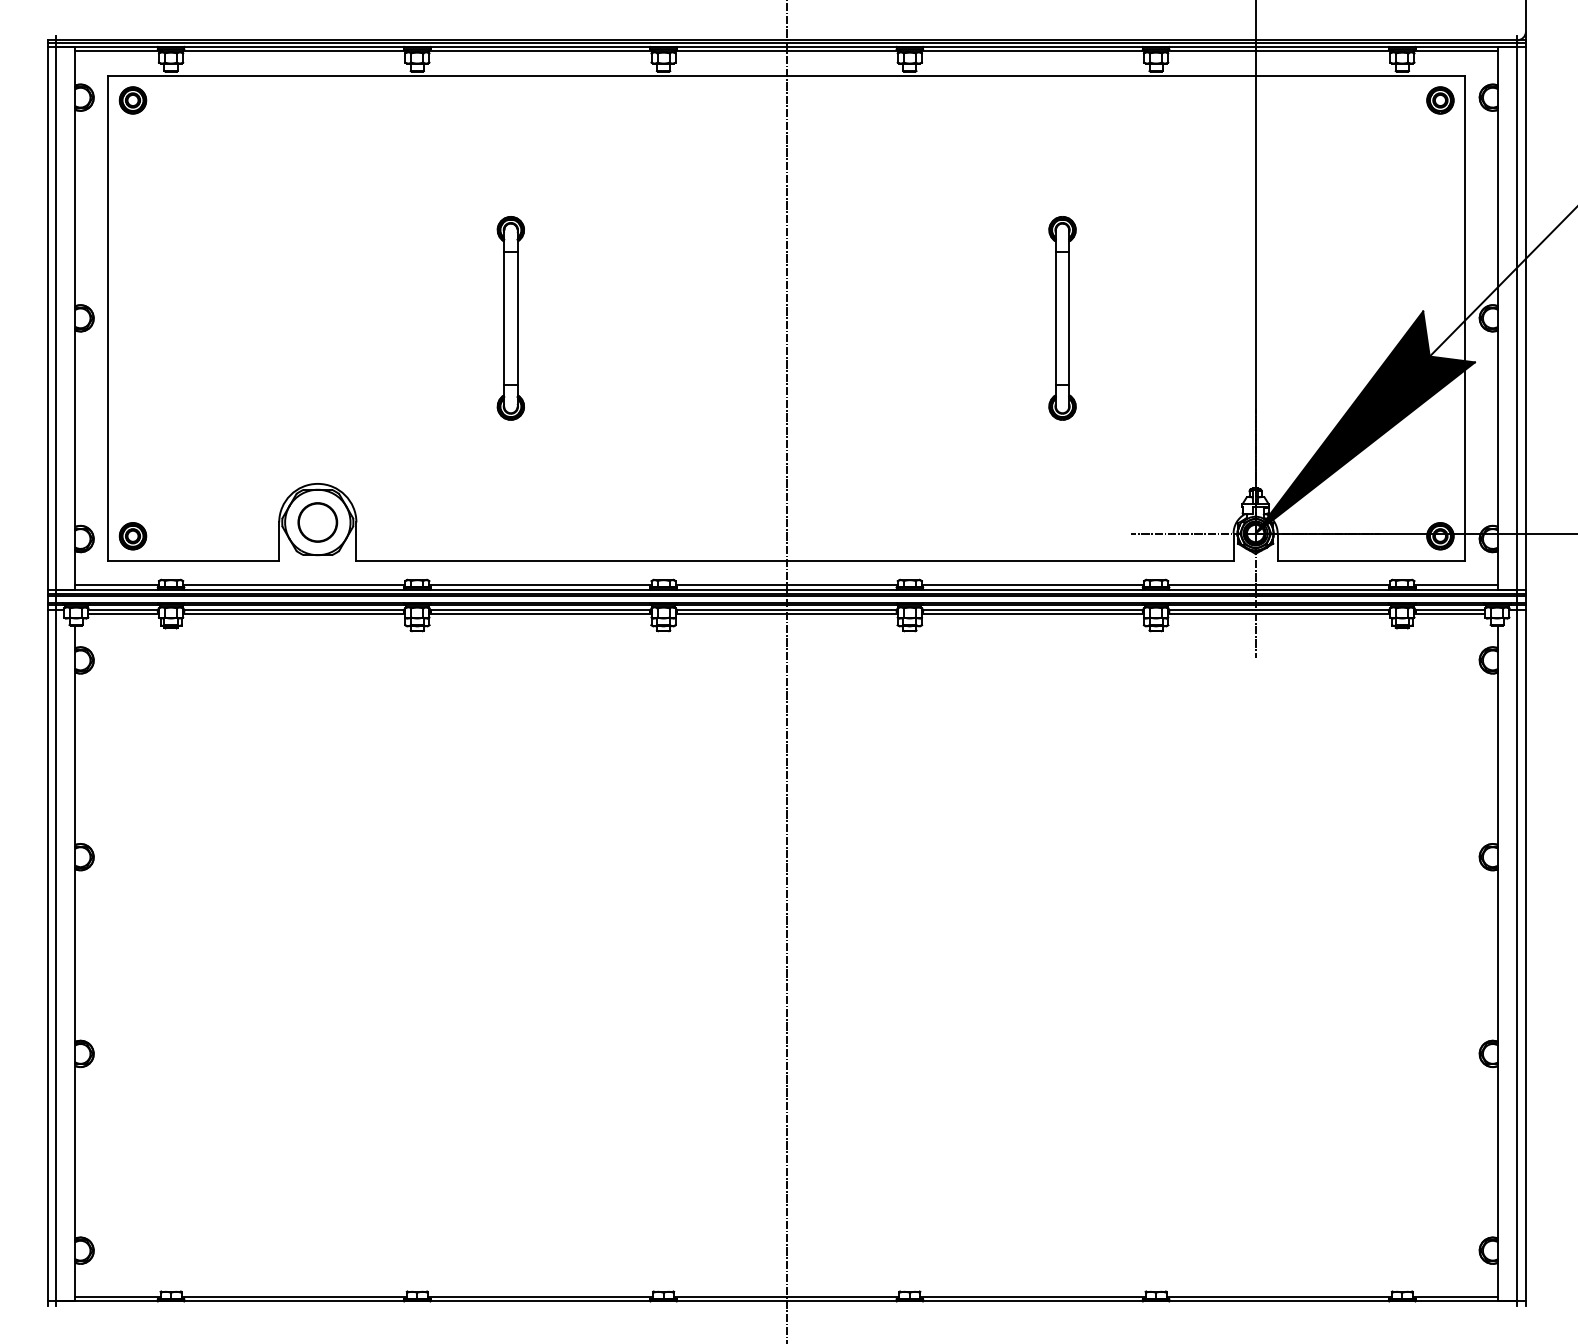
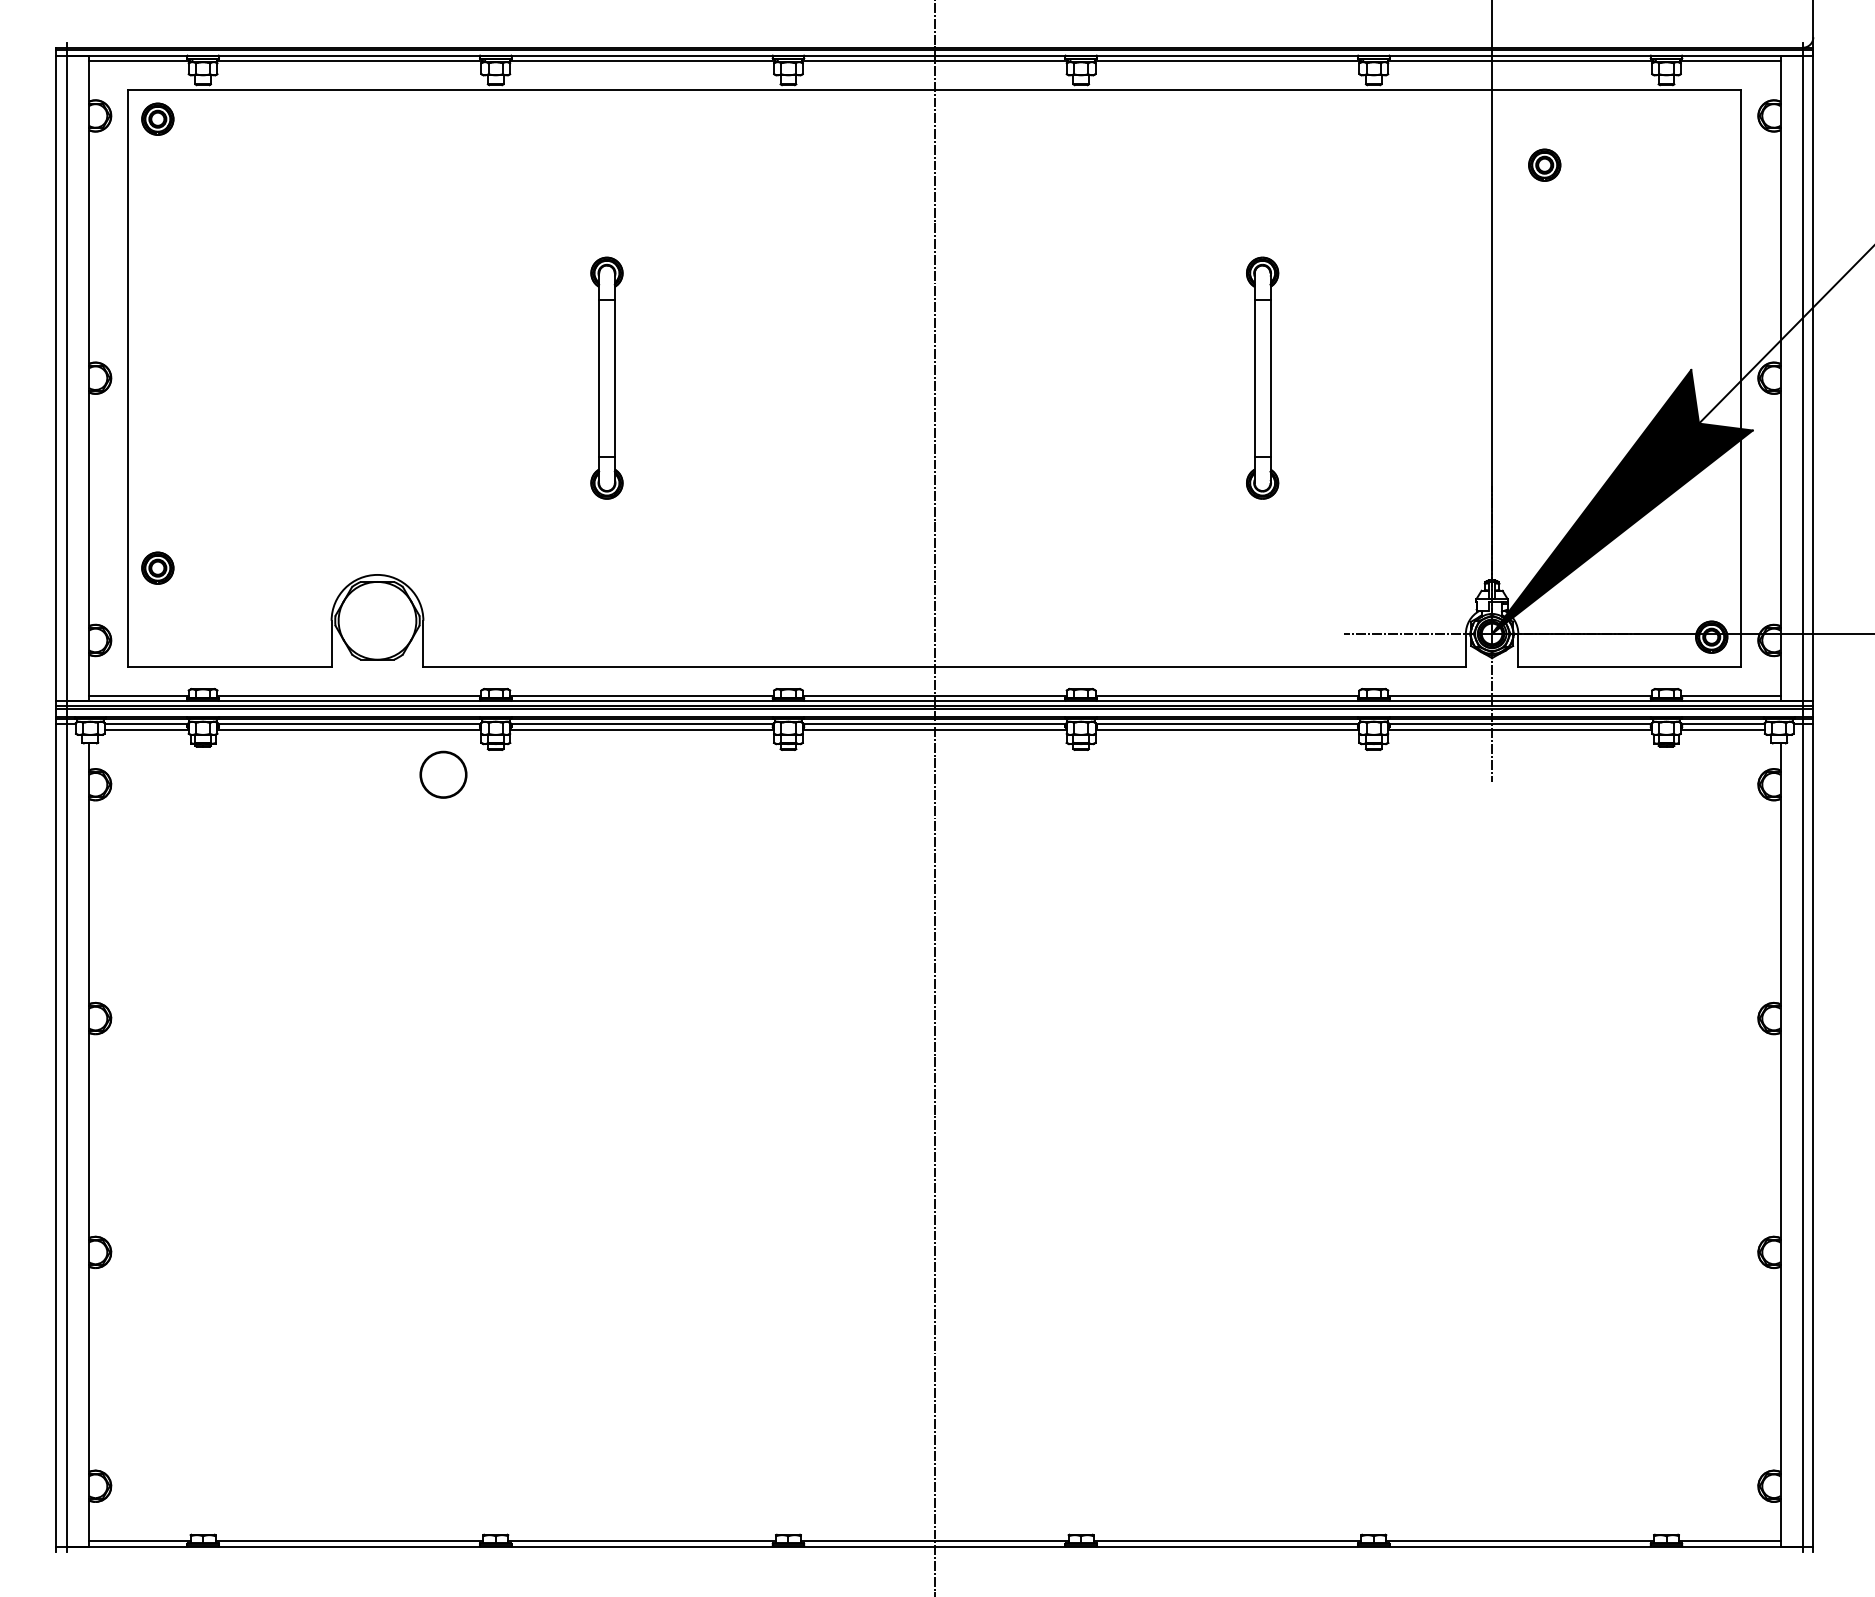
part: (1440, 99) -> (1544, 164), moved
circle: (317, 522) -> (443, 774), moved
part: (132, 535) -> (157, 567), moved

